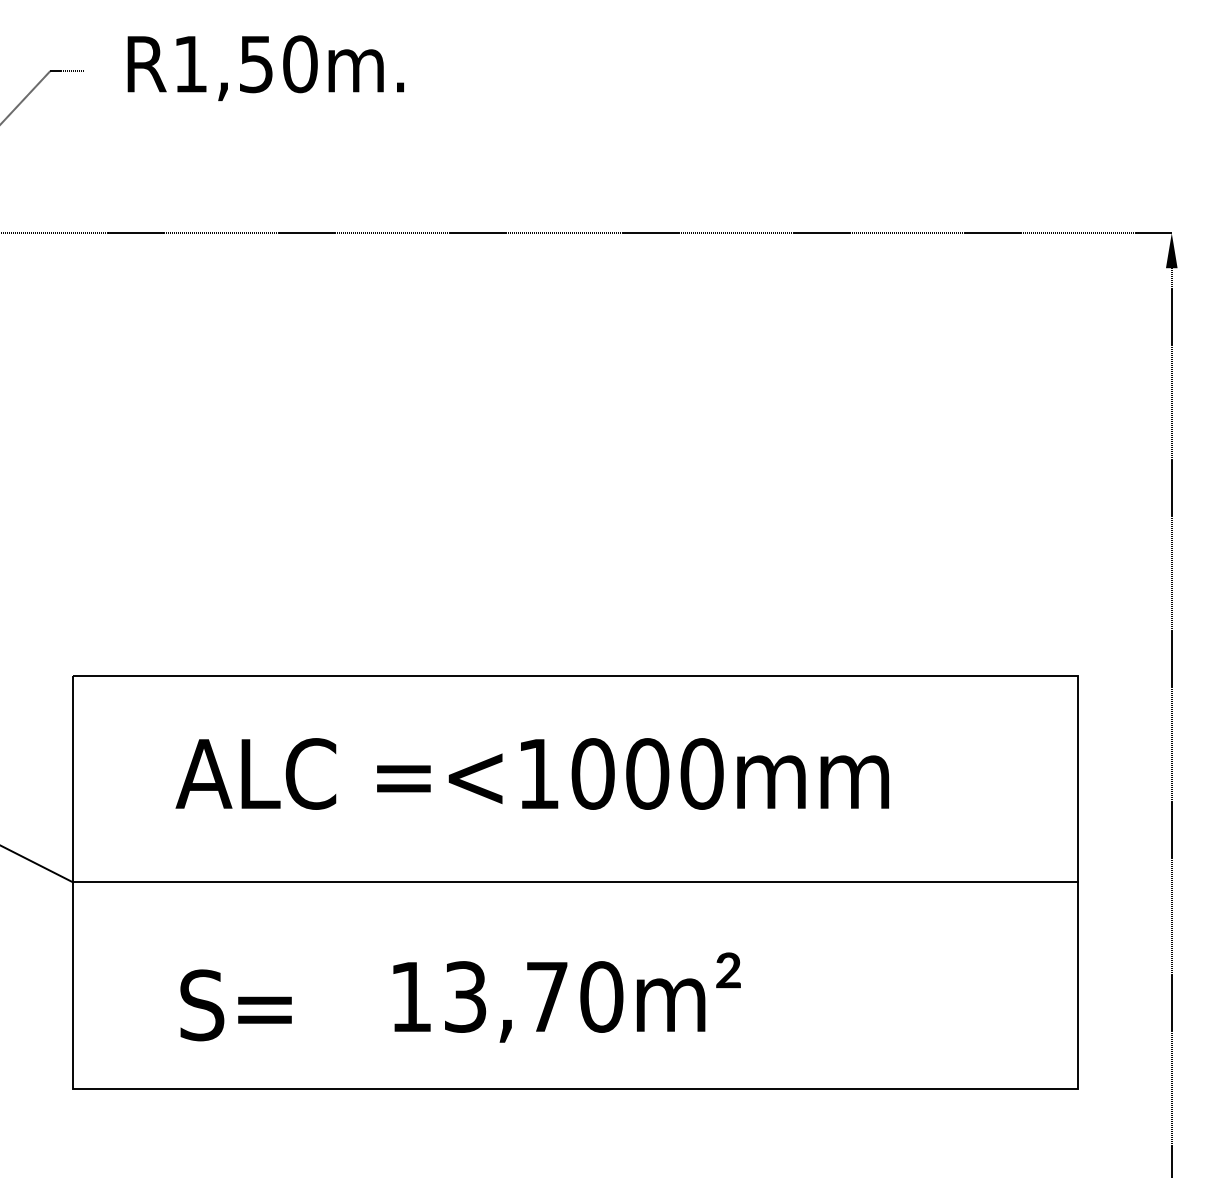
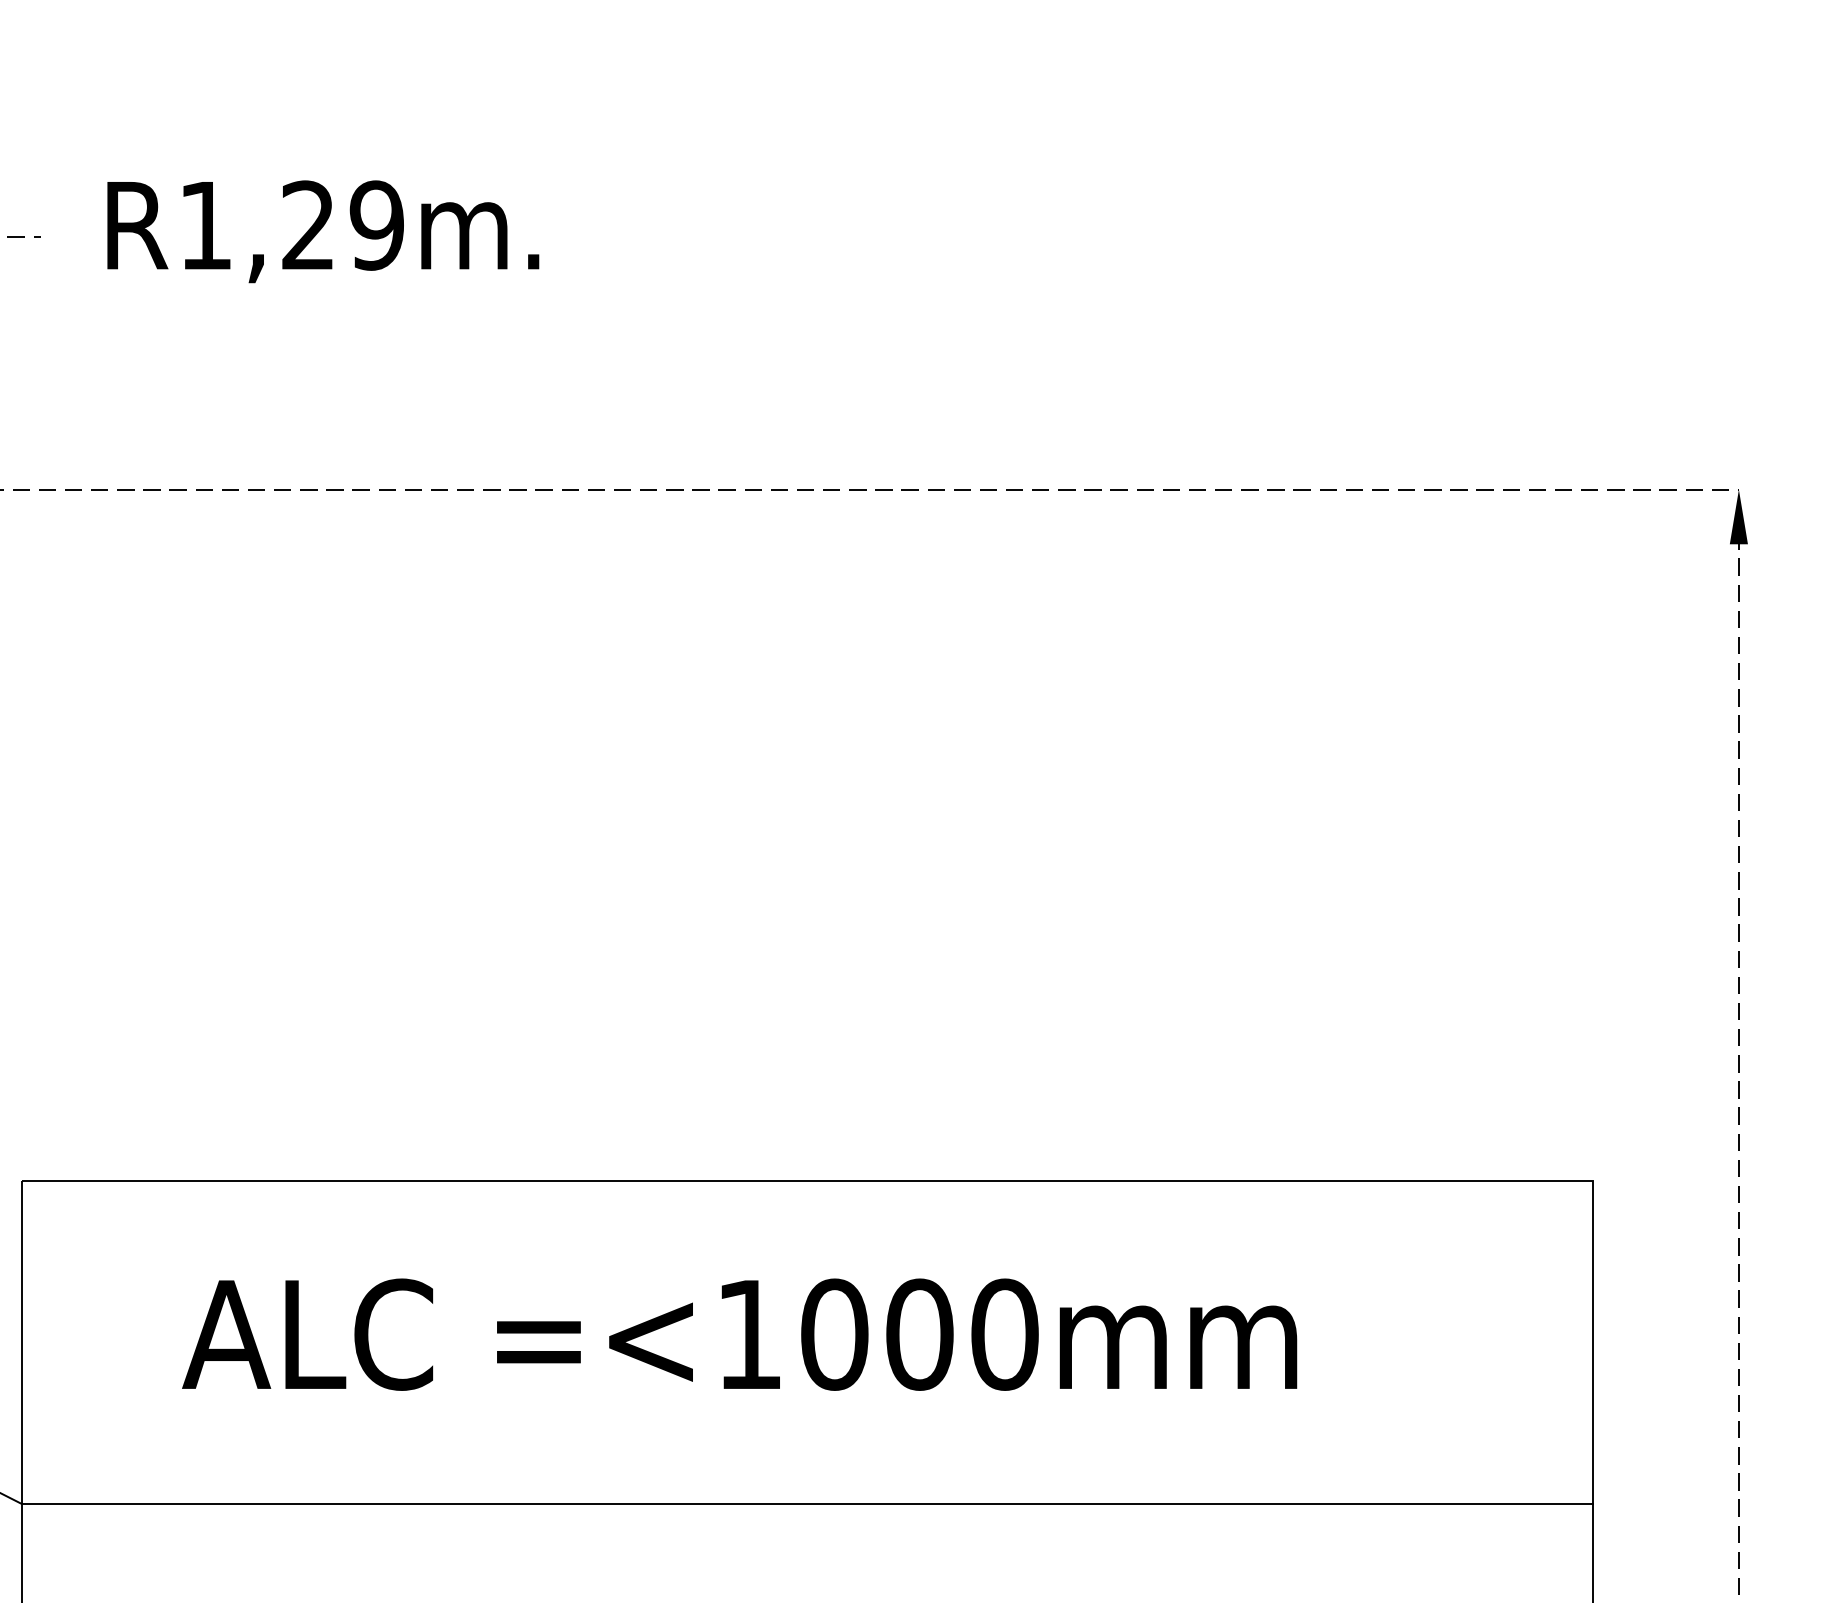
text: (278, 64) -> (342, 225), R1,50m. -> R1,29m.

